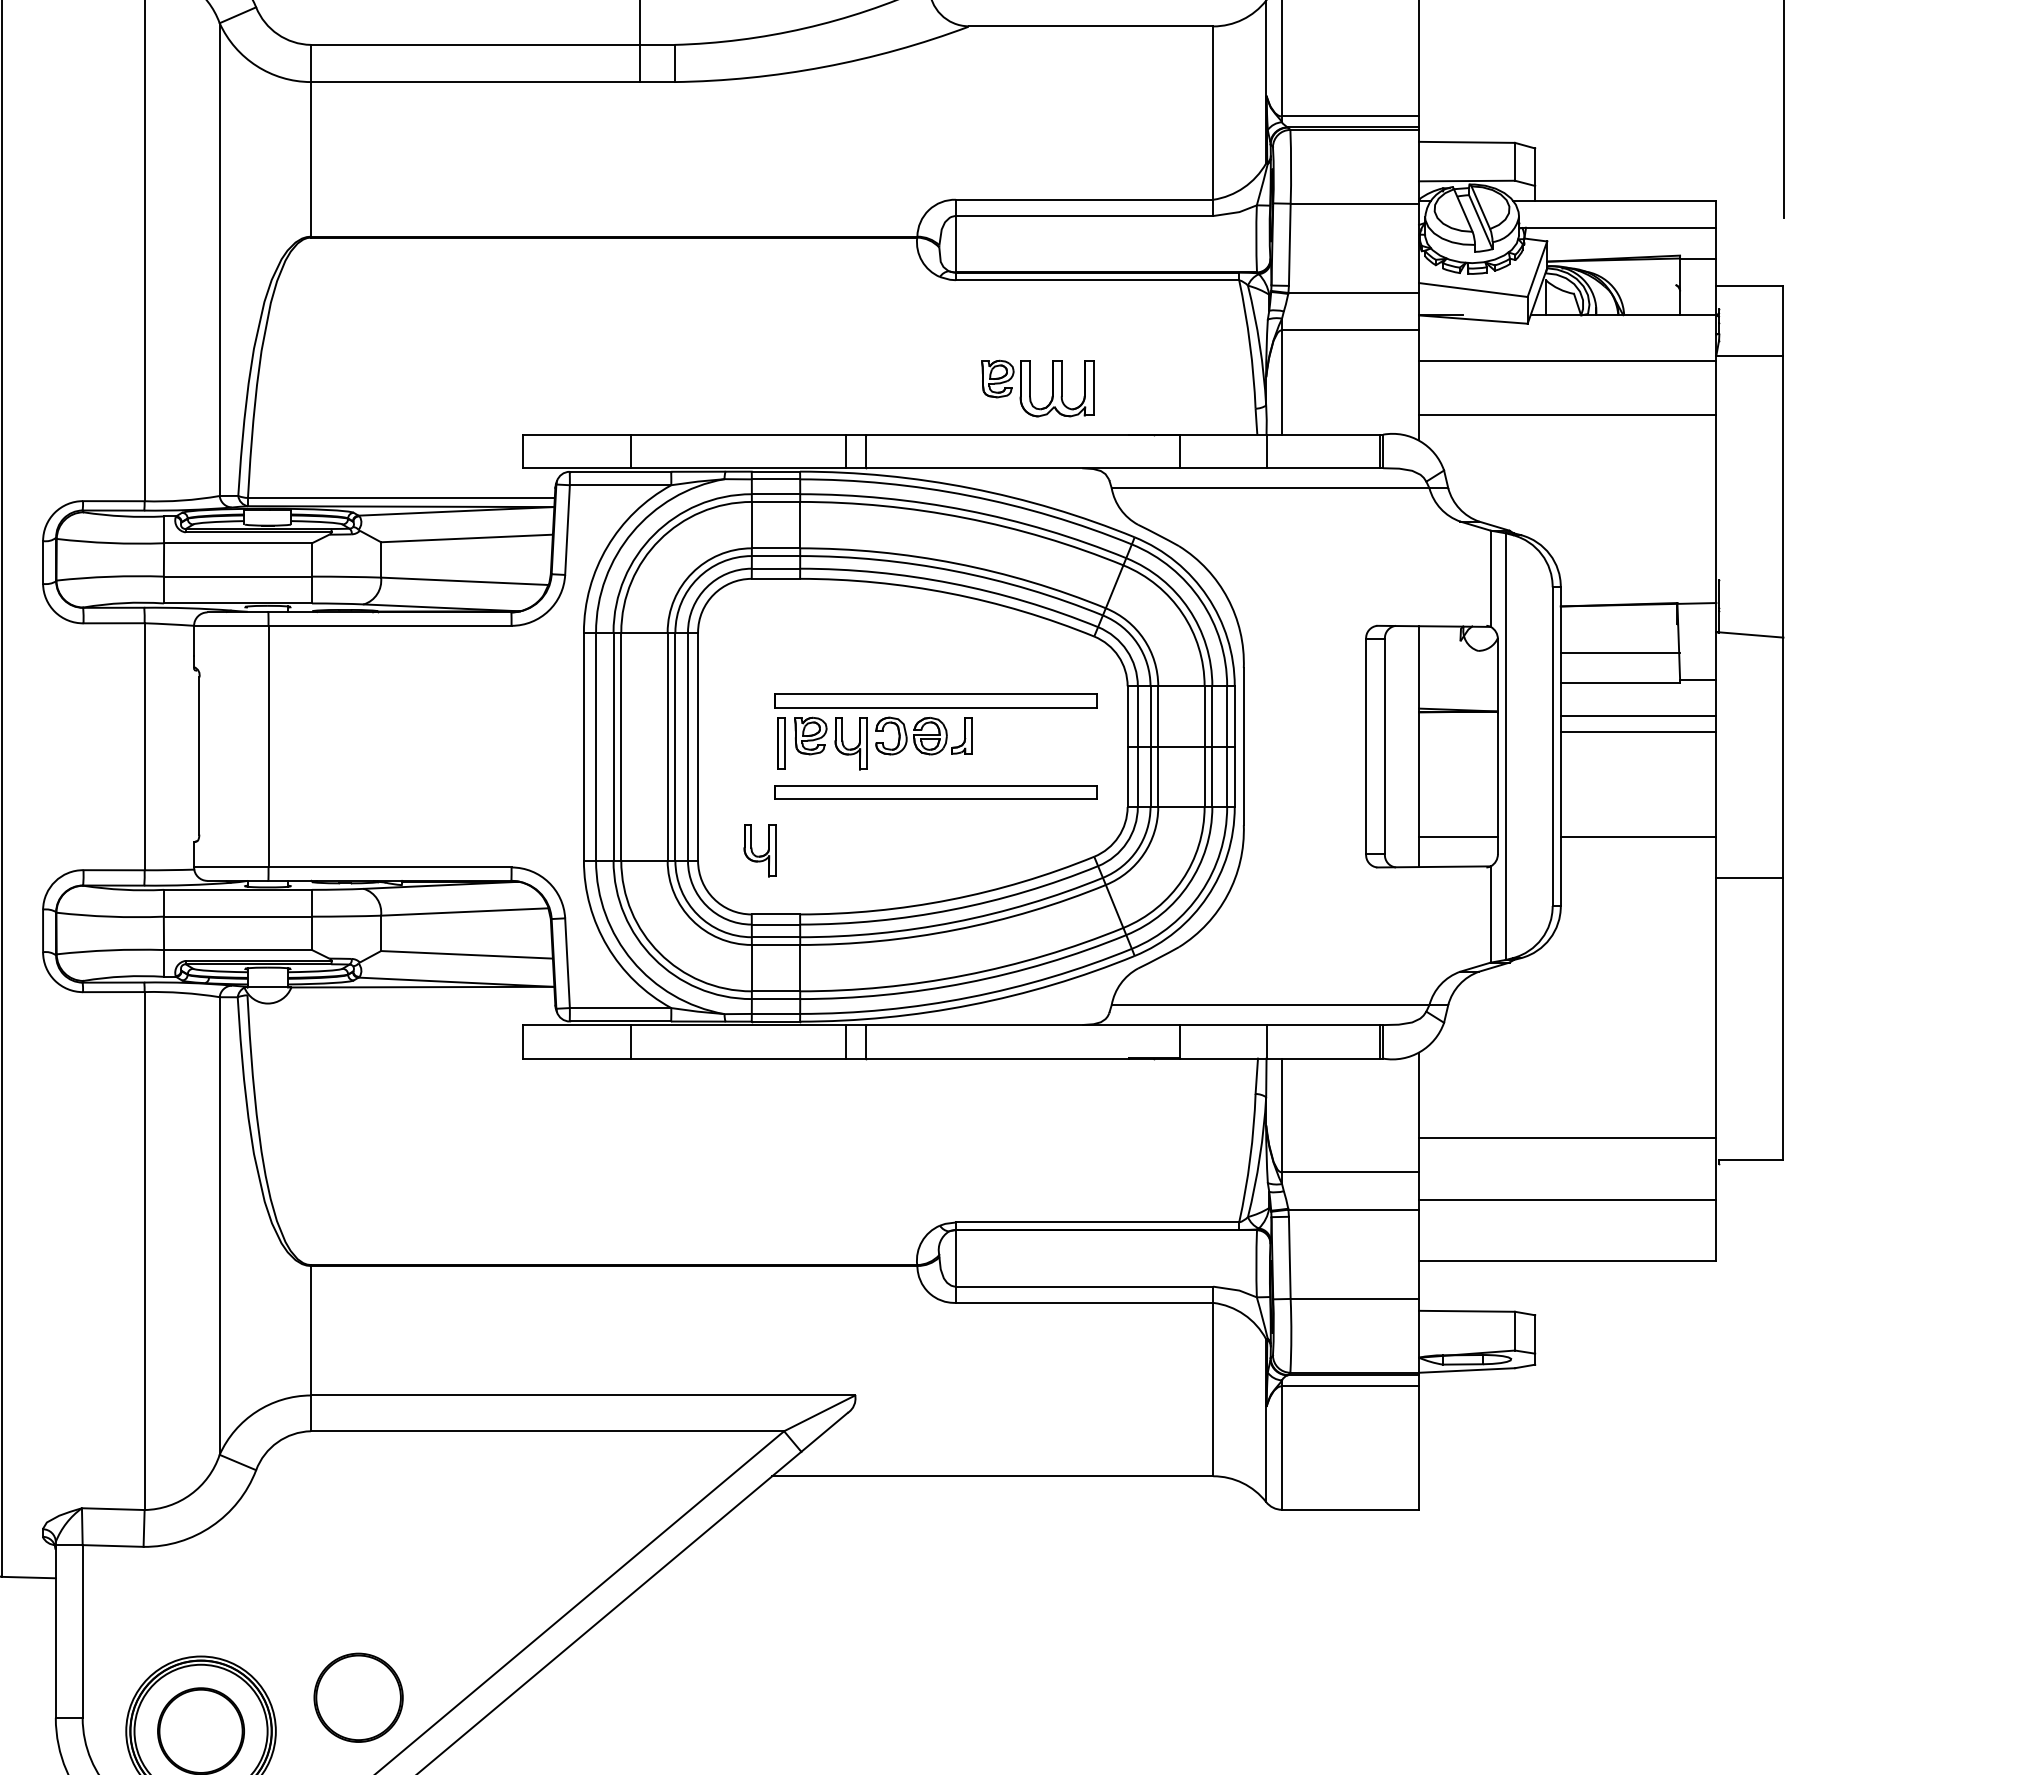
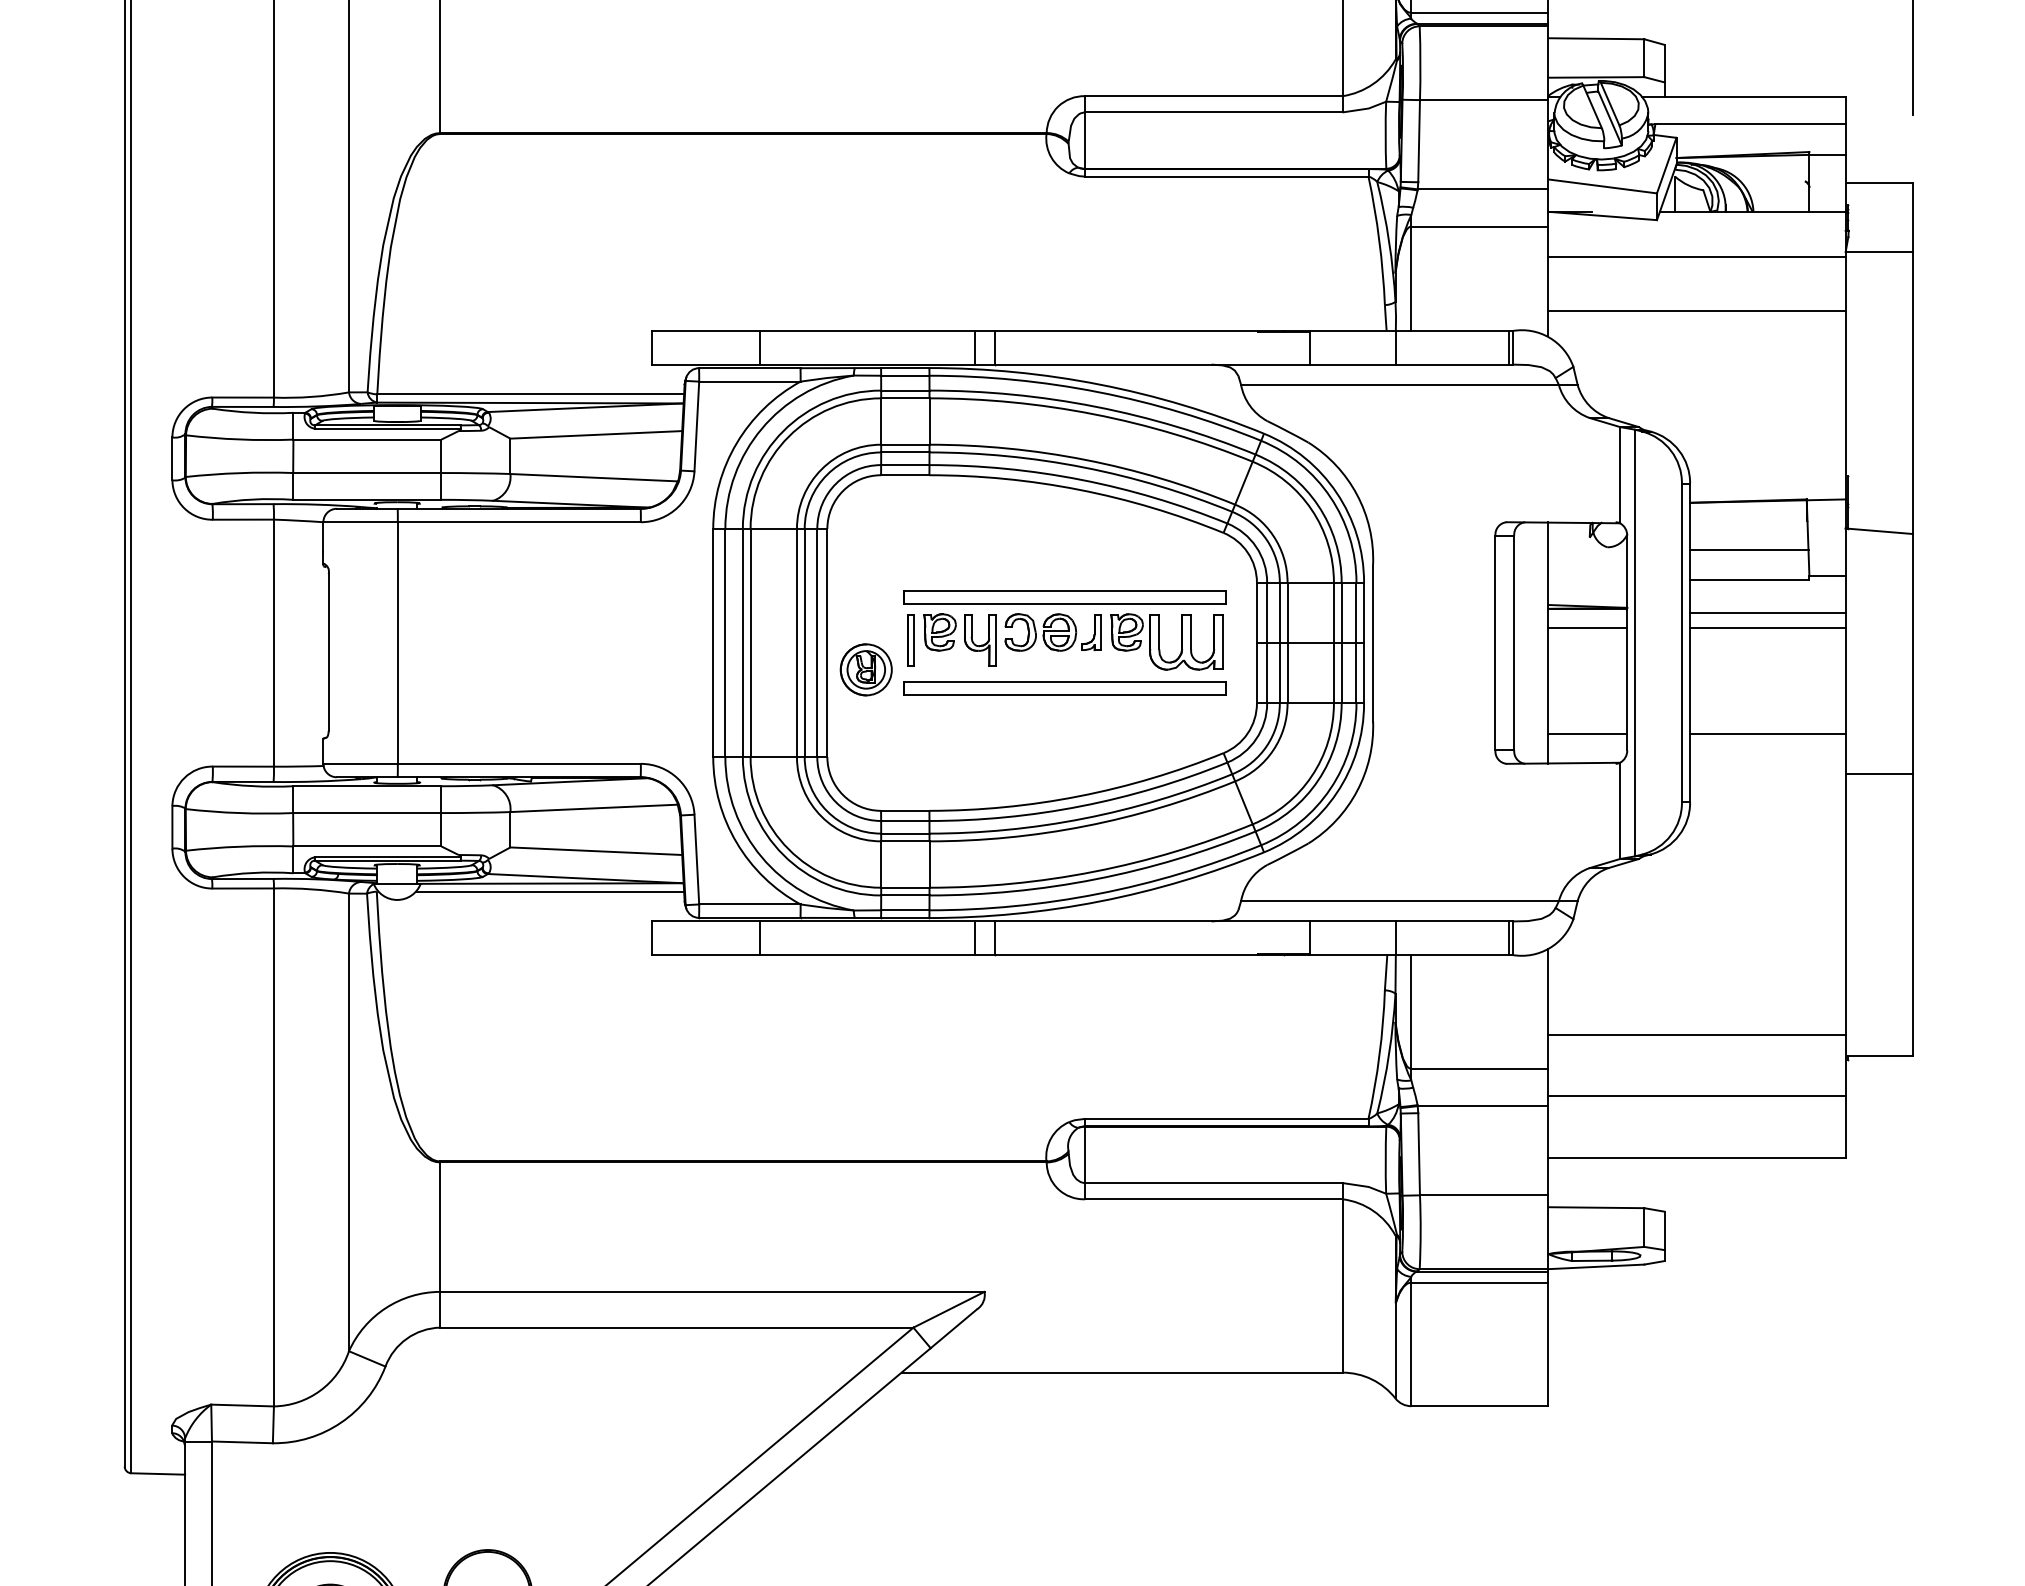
part: (1030, 388) -> (1159, 641), moved
line: (1458, 732) -> (1587, 628), added
part: (736, 773) -> (865, 669), added
part: (759, 850) -> (888, 746), removed
line: (420, 995) -> (549, 891), added

